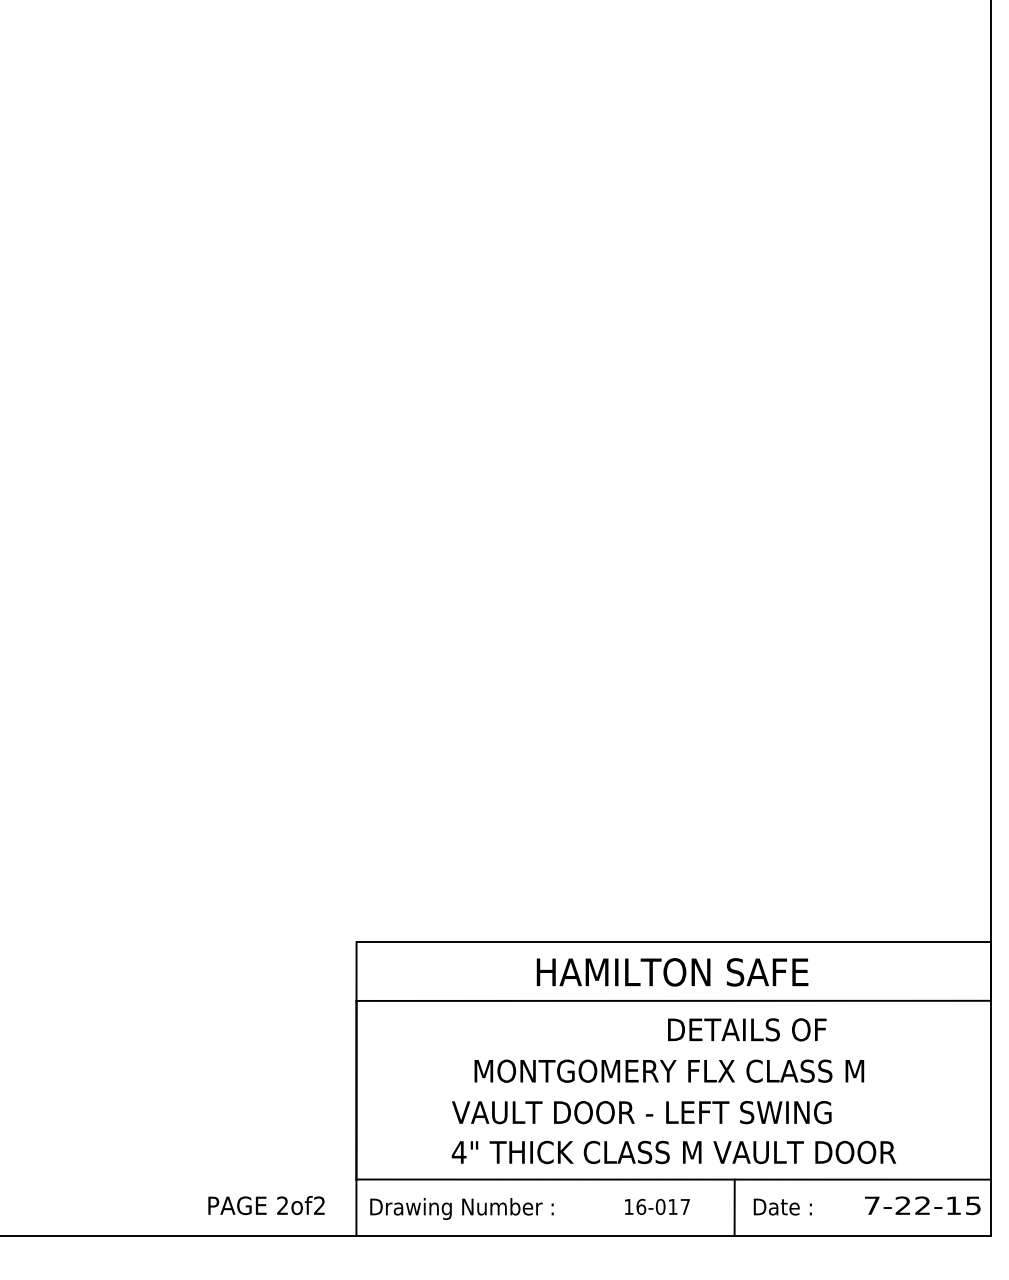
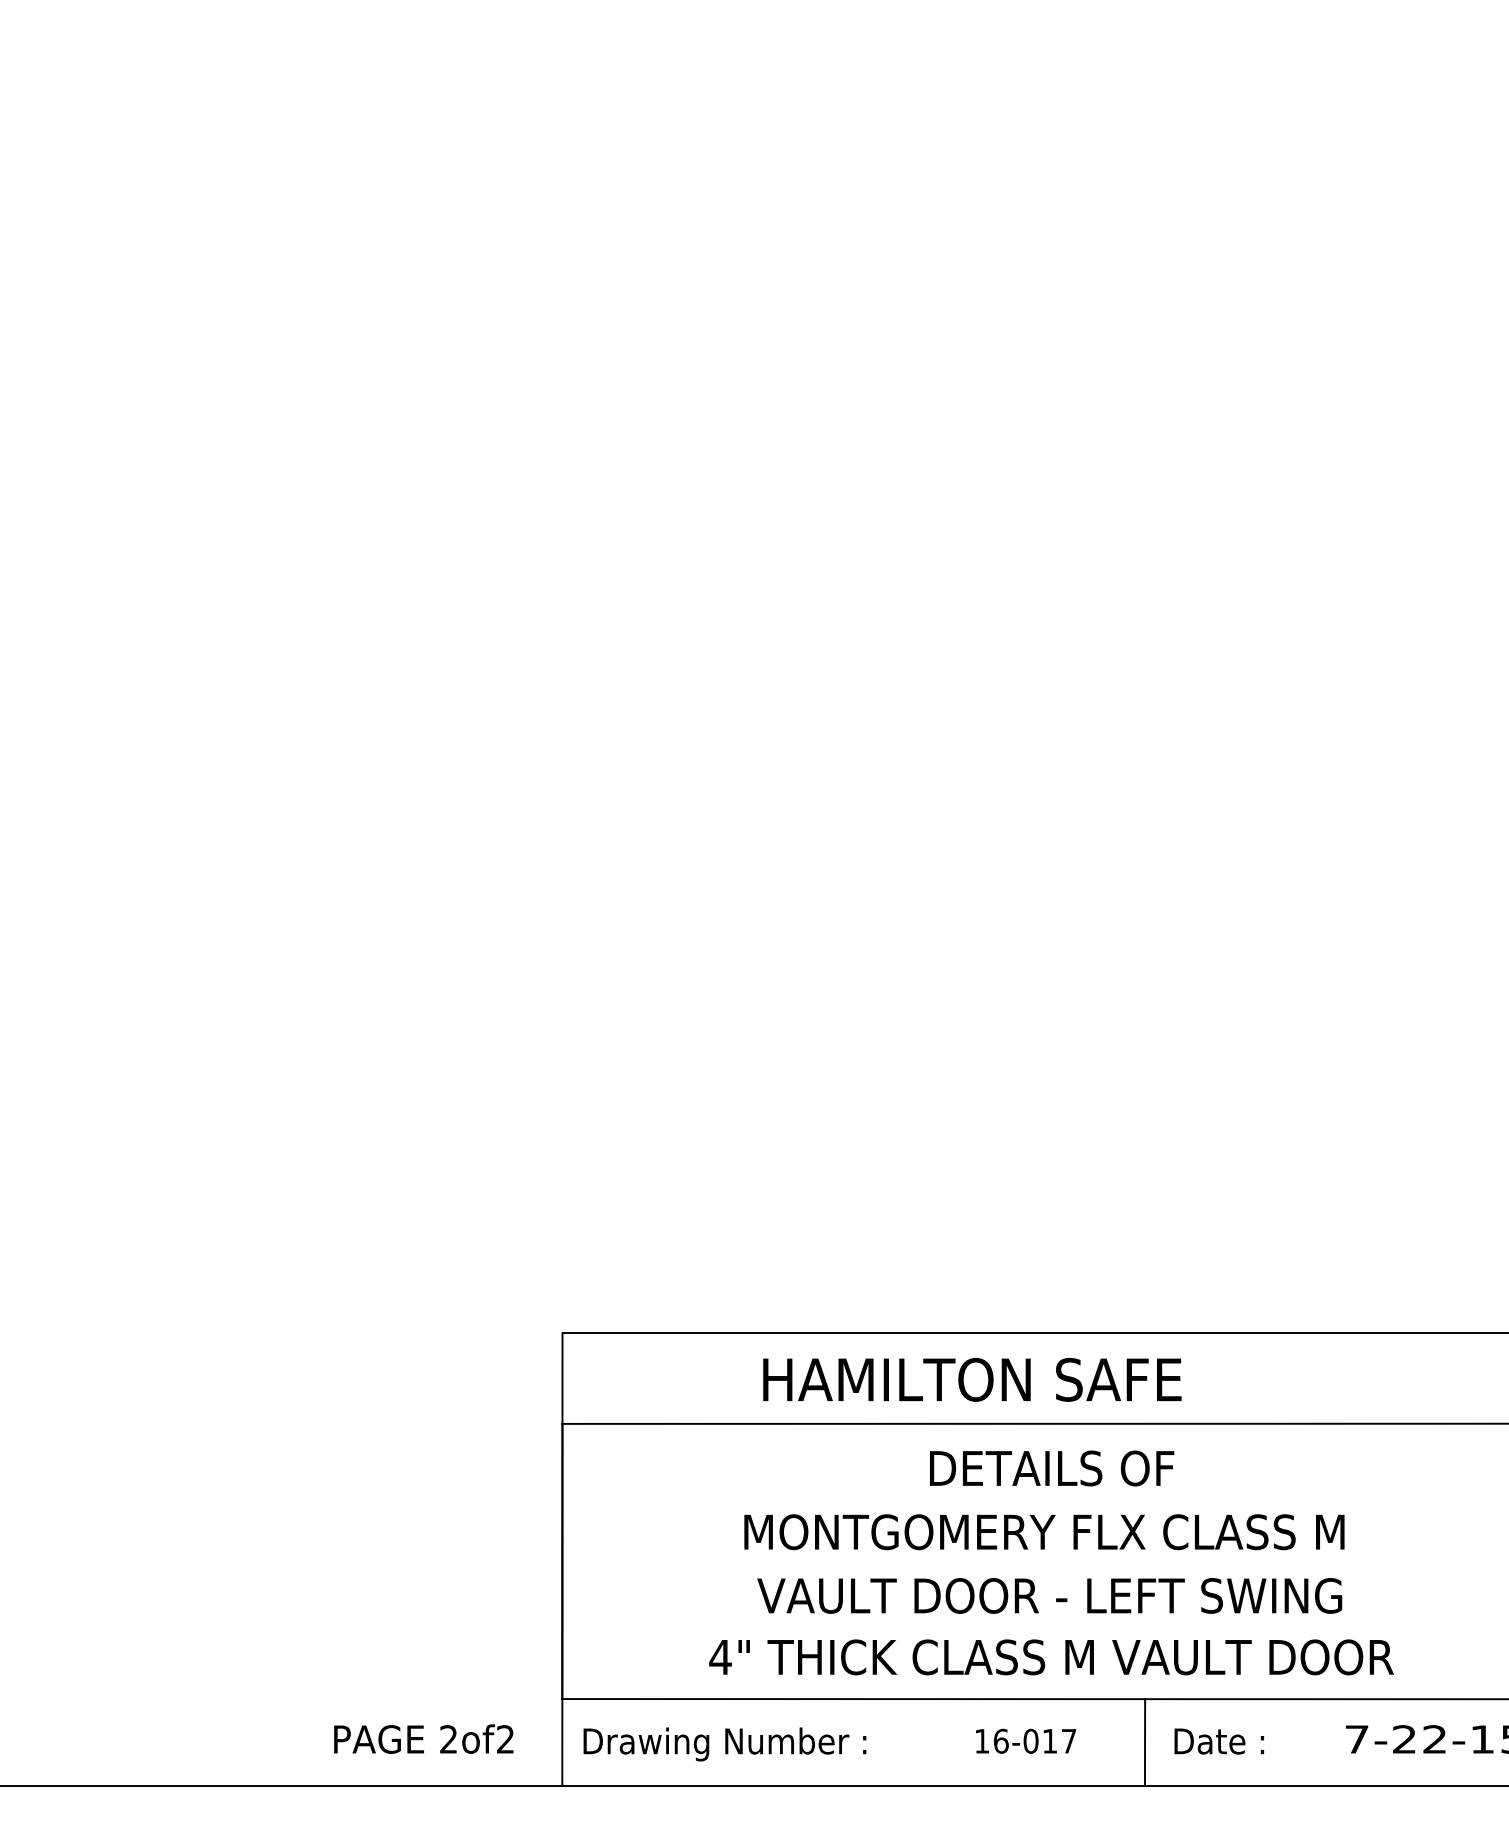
text: (672, 972) -> (972, 1380), moved
text: (747, 1029) -> (1052, 1467), moved
text: (641, 1112) -> (1049, 1595), moved

